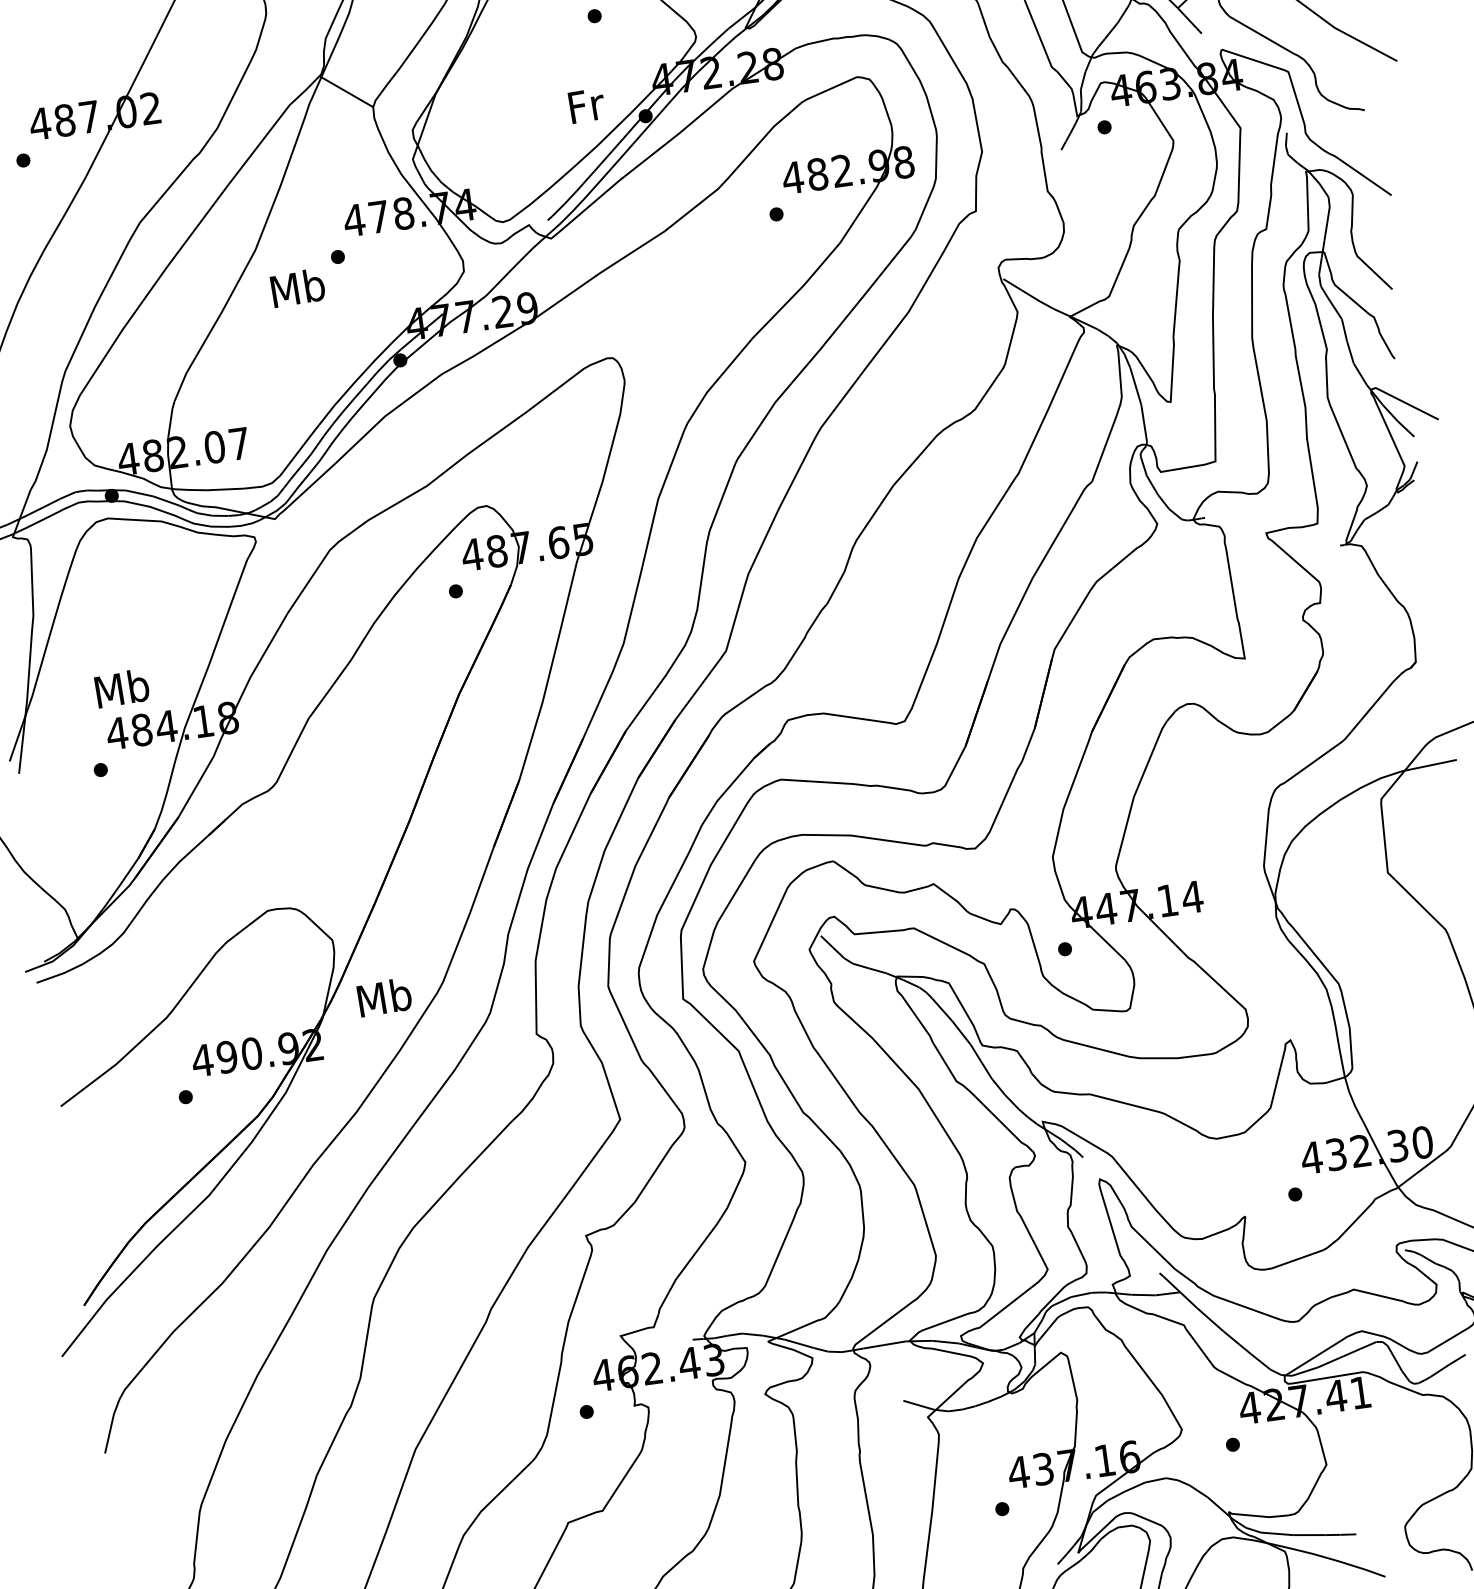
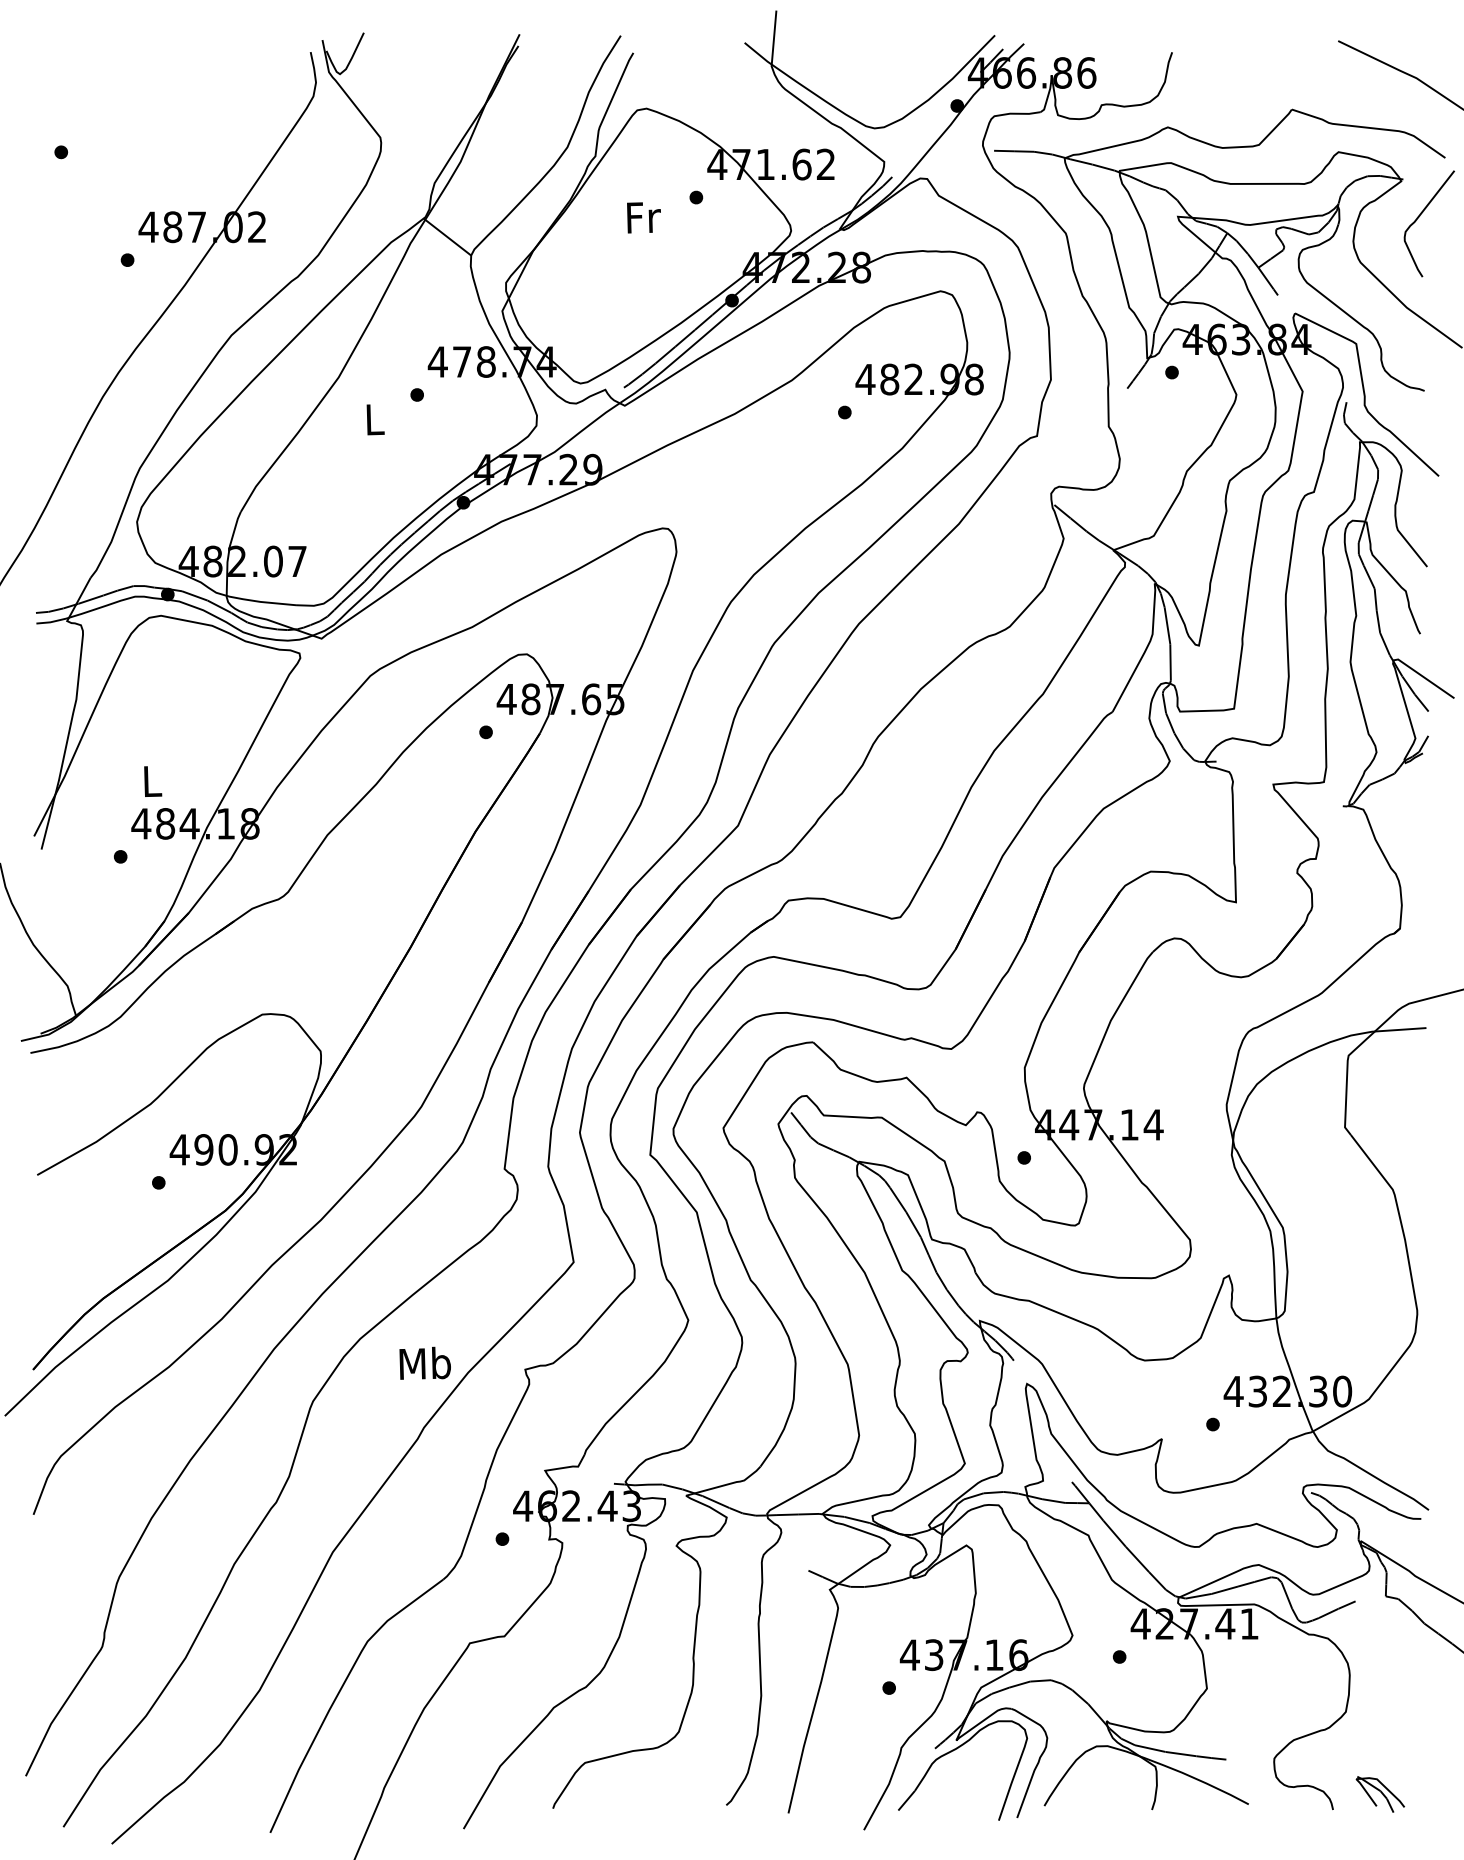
text: (586, 105) -> (643, 217), moved
text: (297, 287) -> (374, 418), Mb -> L
text: (121, 687) -> (151, 780), Mb -> L
text: (383, 996) -> (424, 1362), moved

